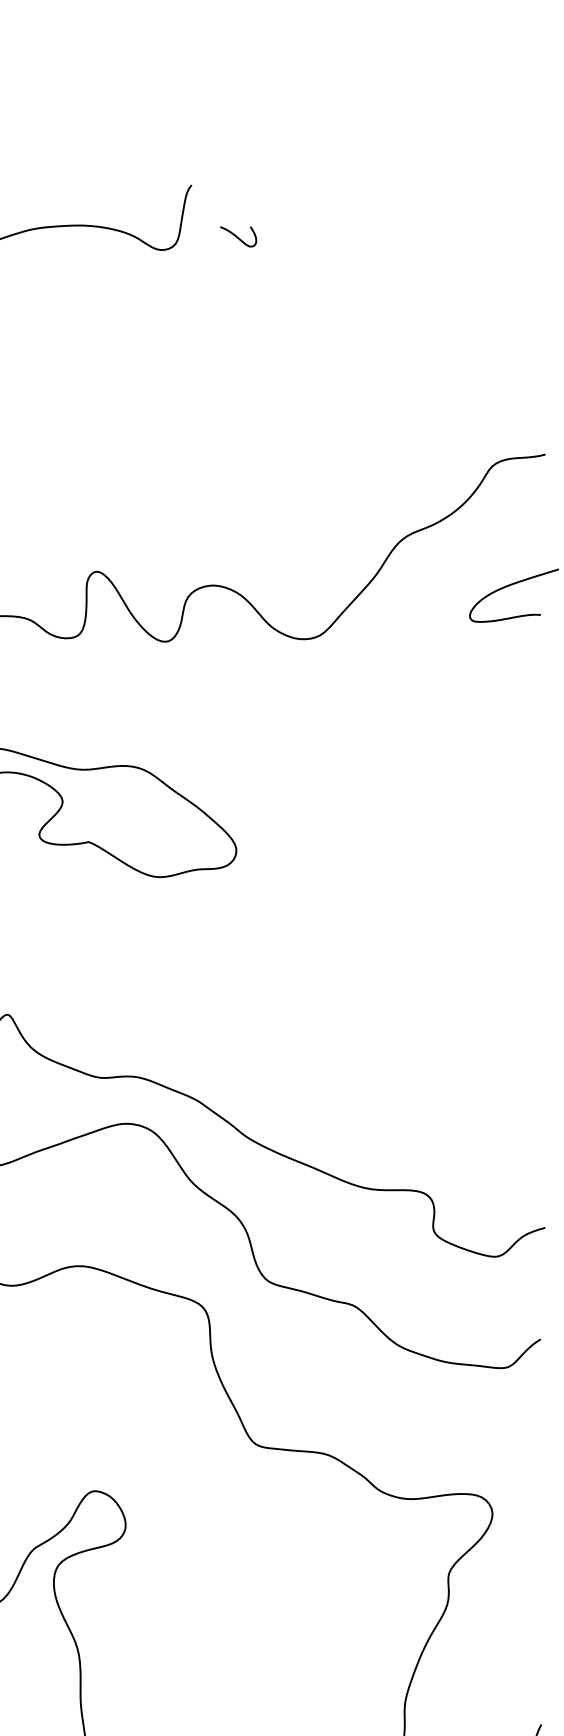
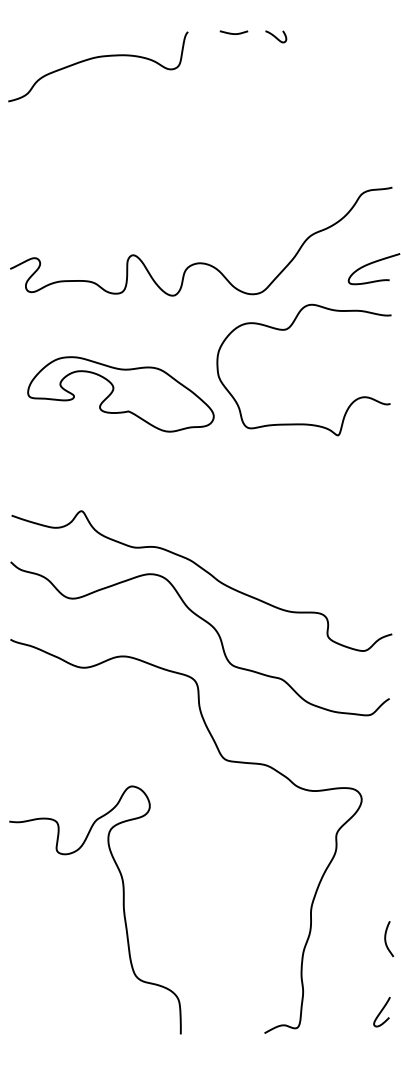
curve: (270, 187) -> (233, 33), added
curve: (239, 236) -> (276, 36), moved
curve: (362, 701) -> (286, 330), added

